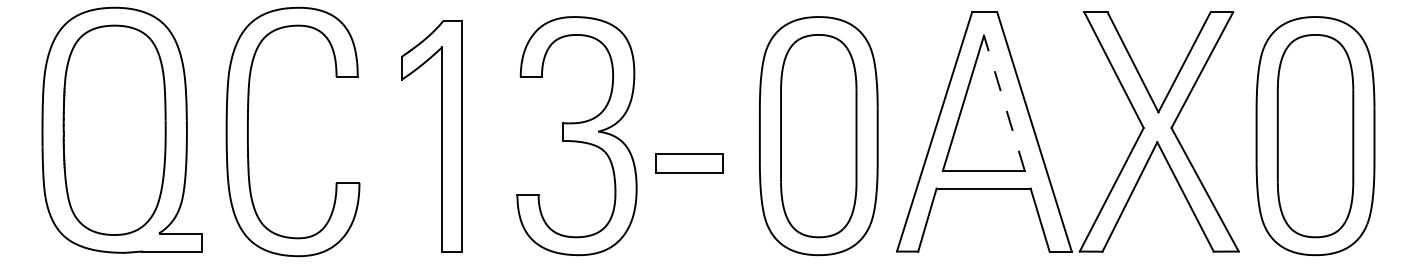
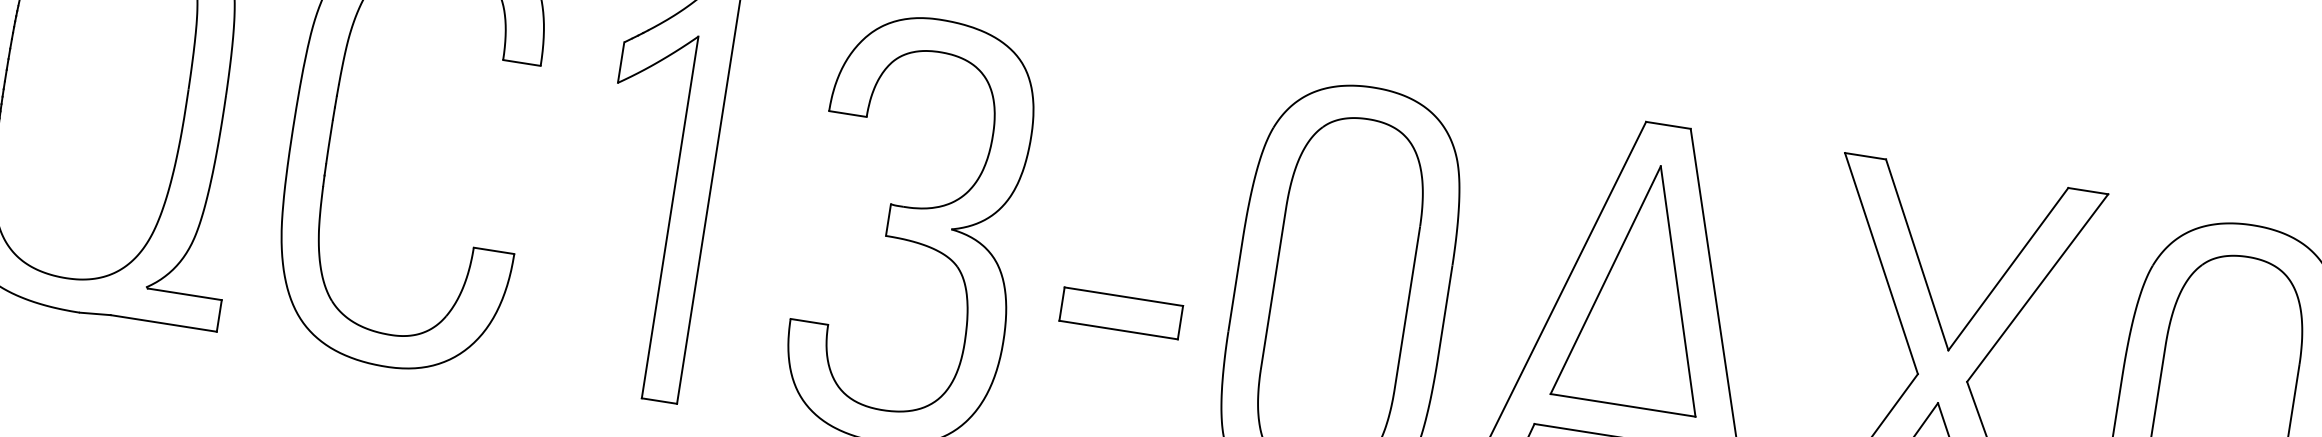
line: (1004, 103) -> (1678, 292), dashed -> solid
part: (689, 163) -> (1121, 313), moved

